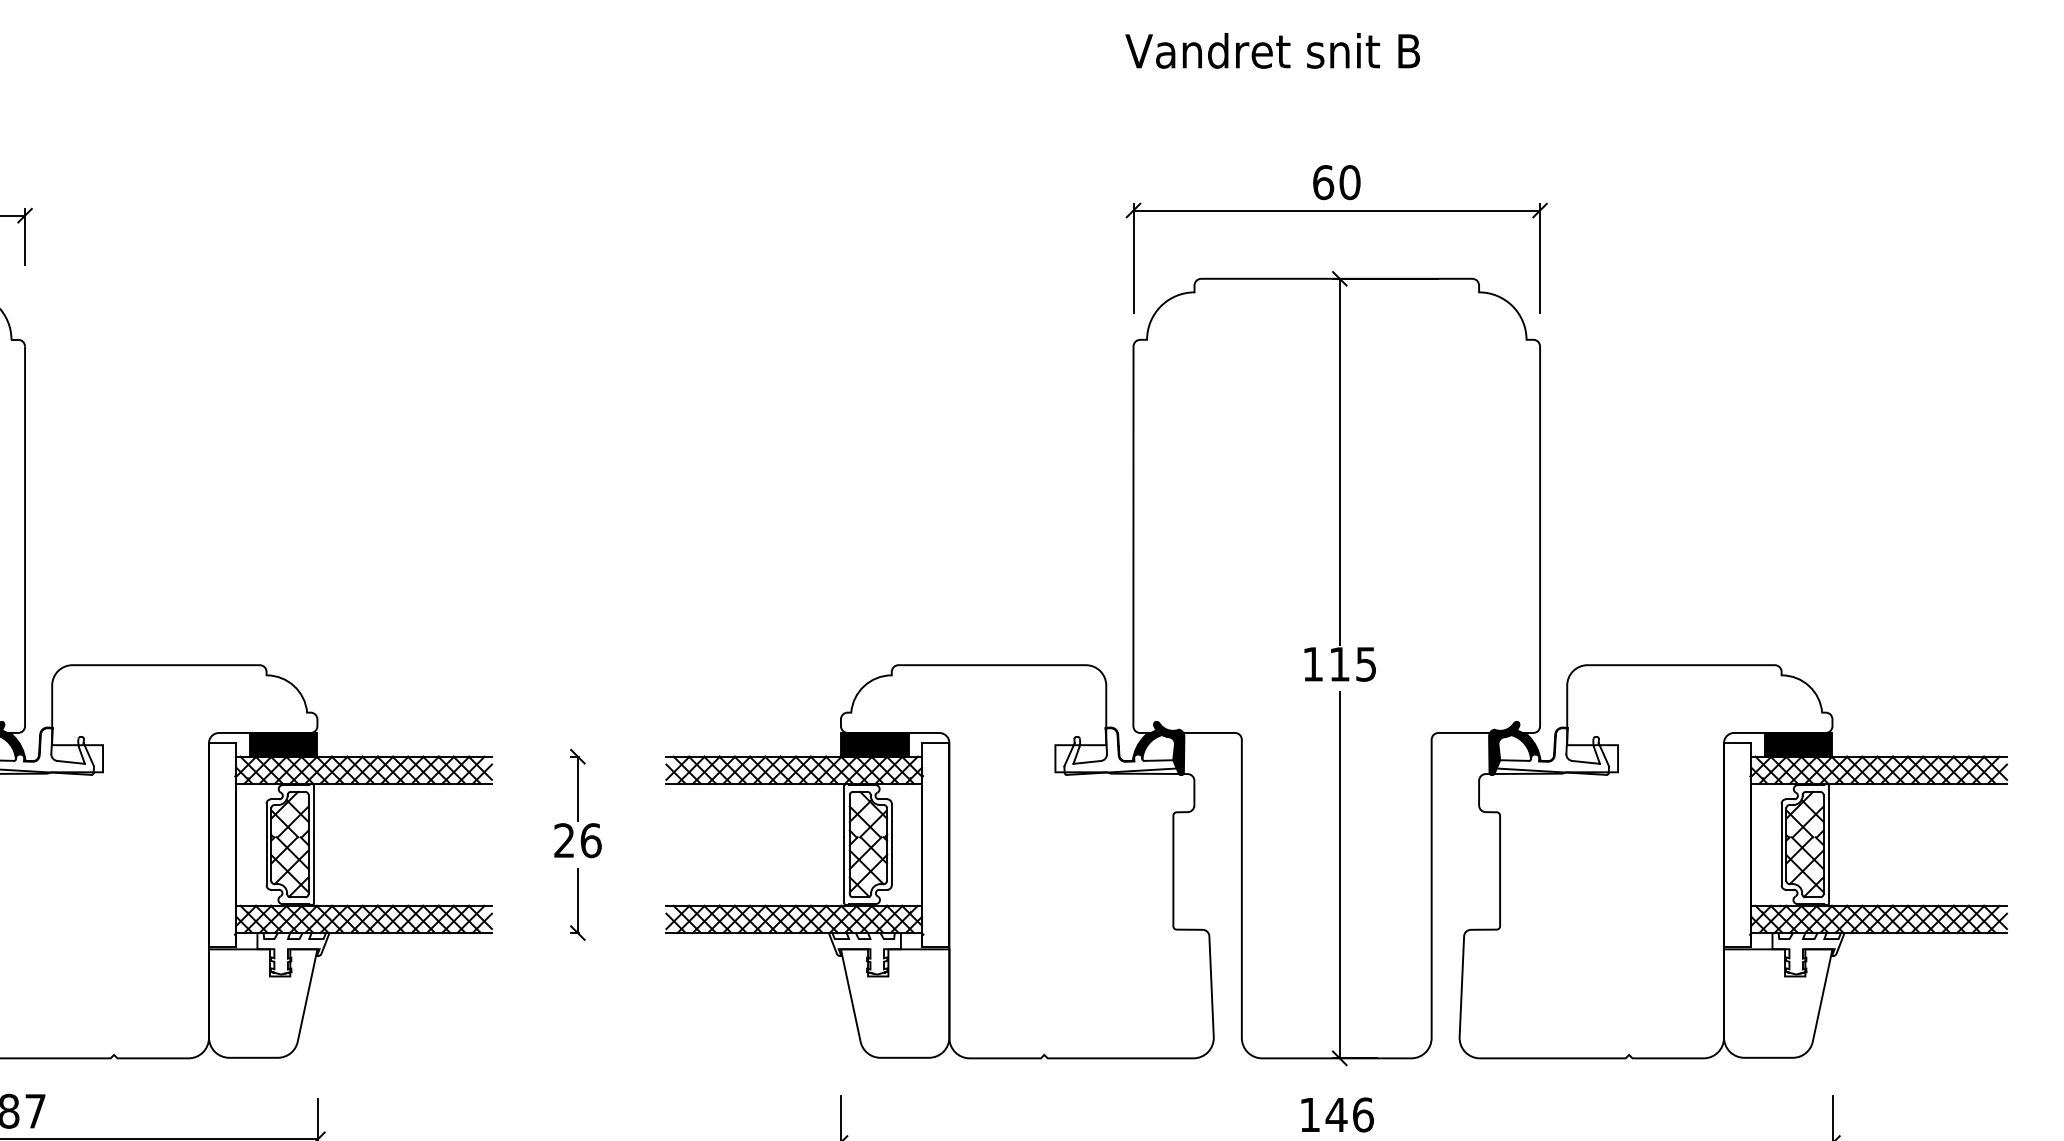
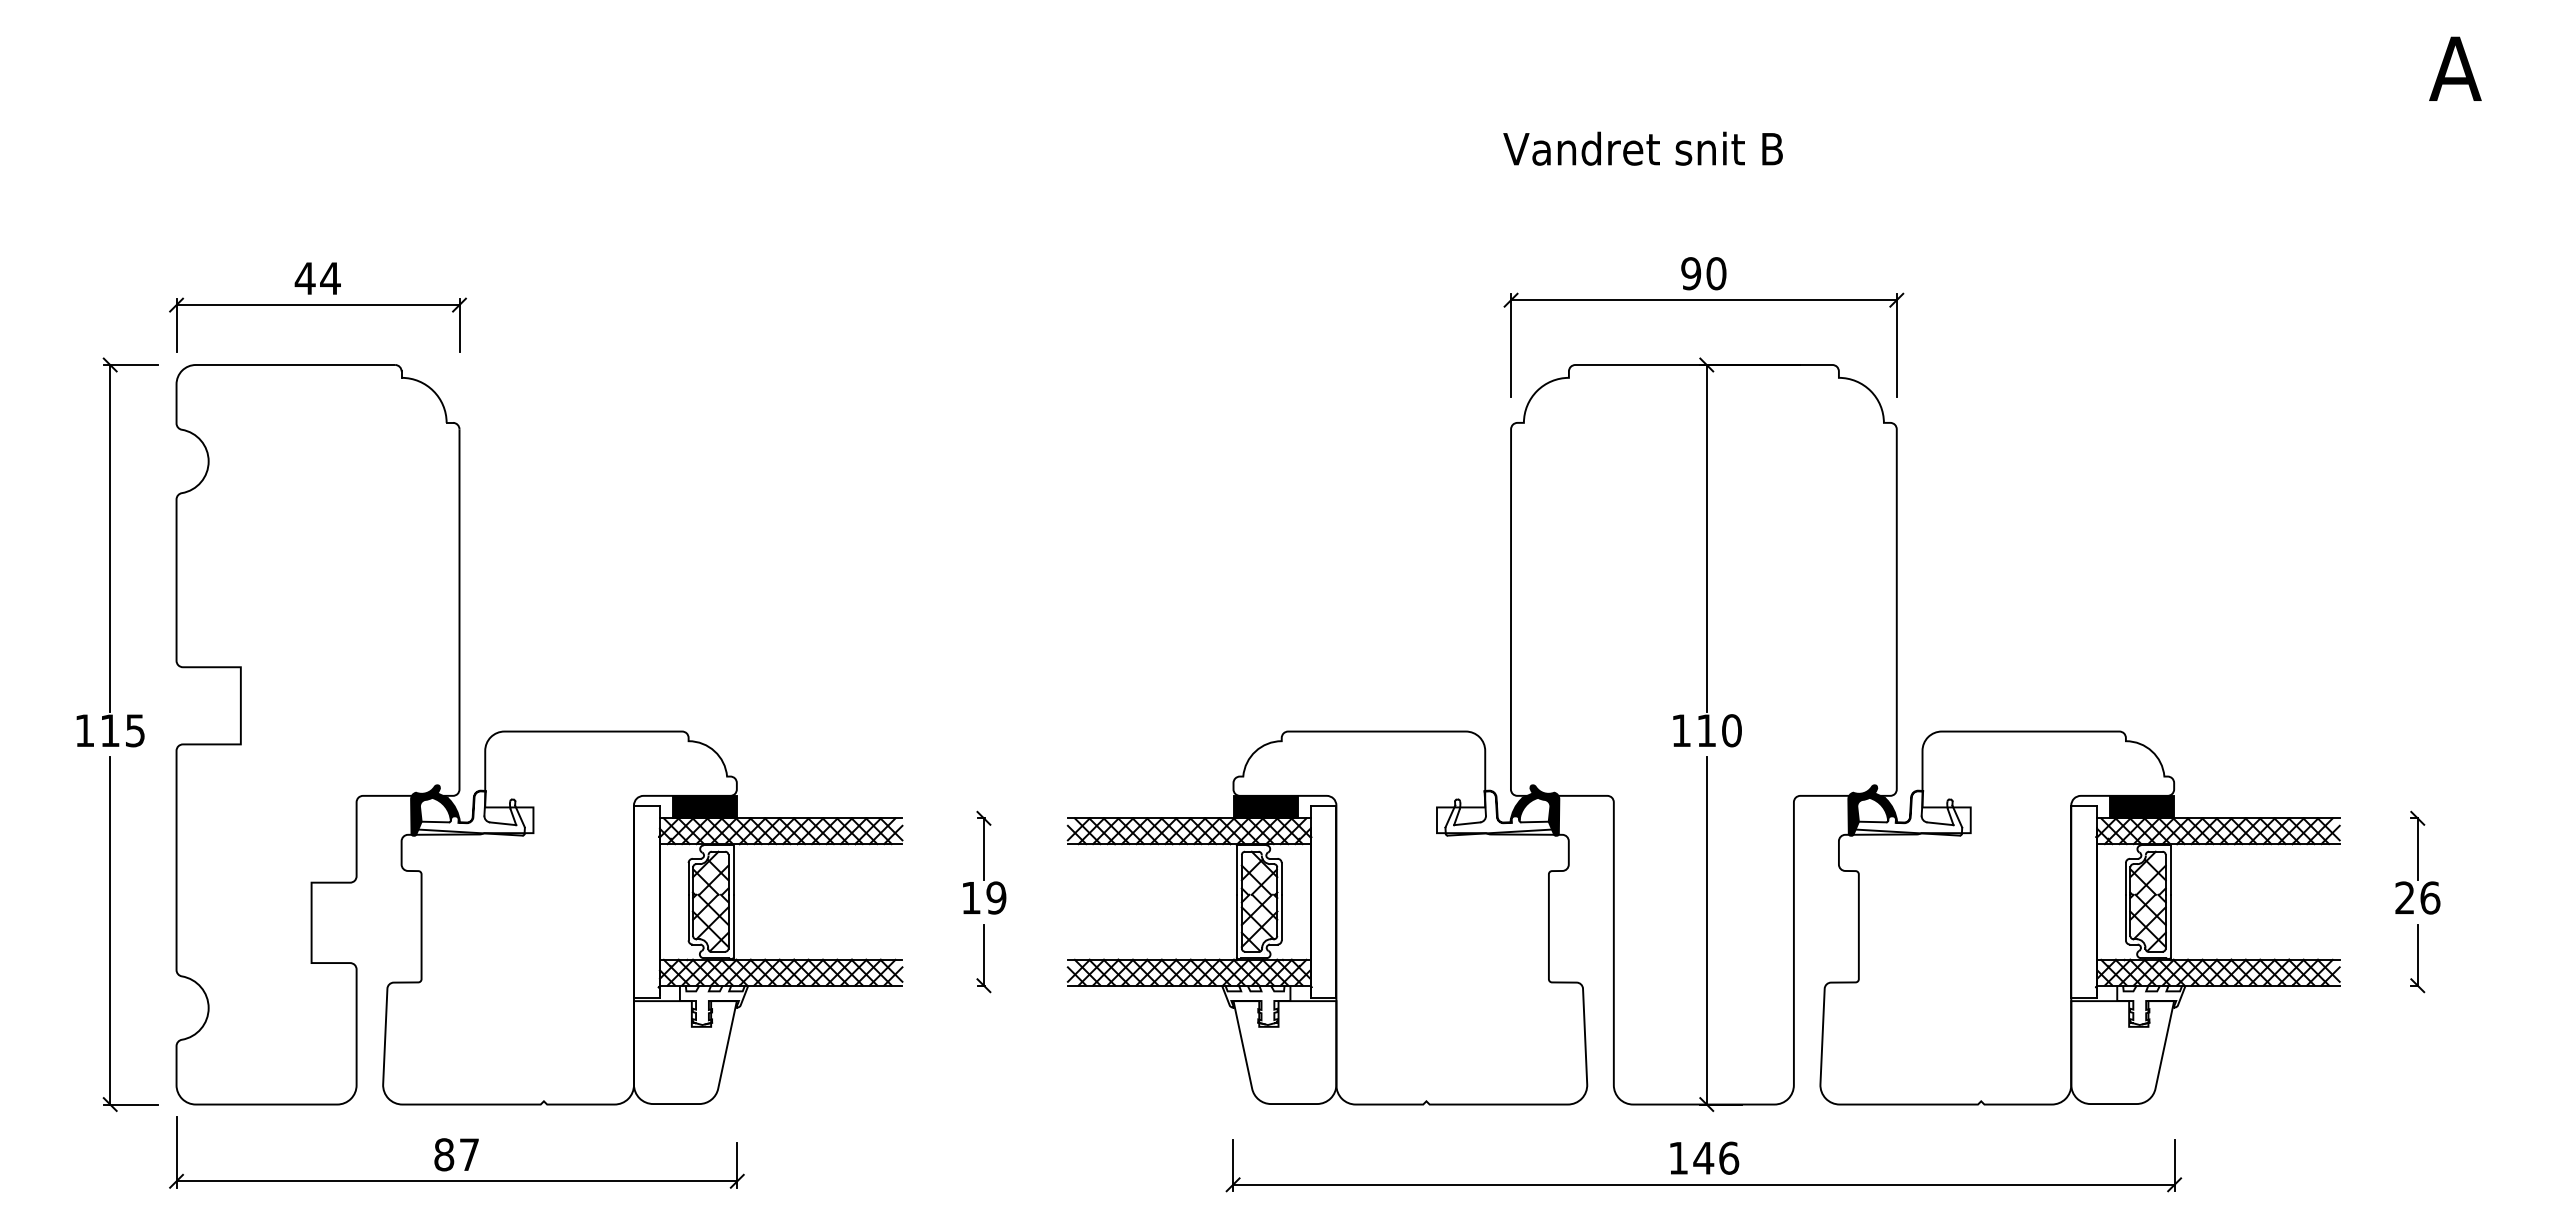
text: (1323, 182) -> (1691, 273), 60 -> 90
text: (1365, 664) -> (1731, 730), 115 -> 110
text: (577, 840) -> (983, 897), 26 -> 19

